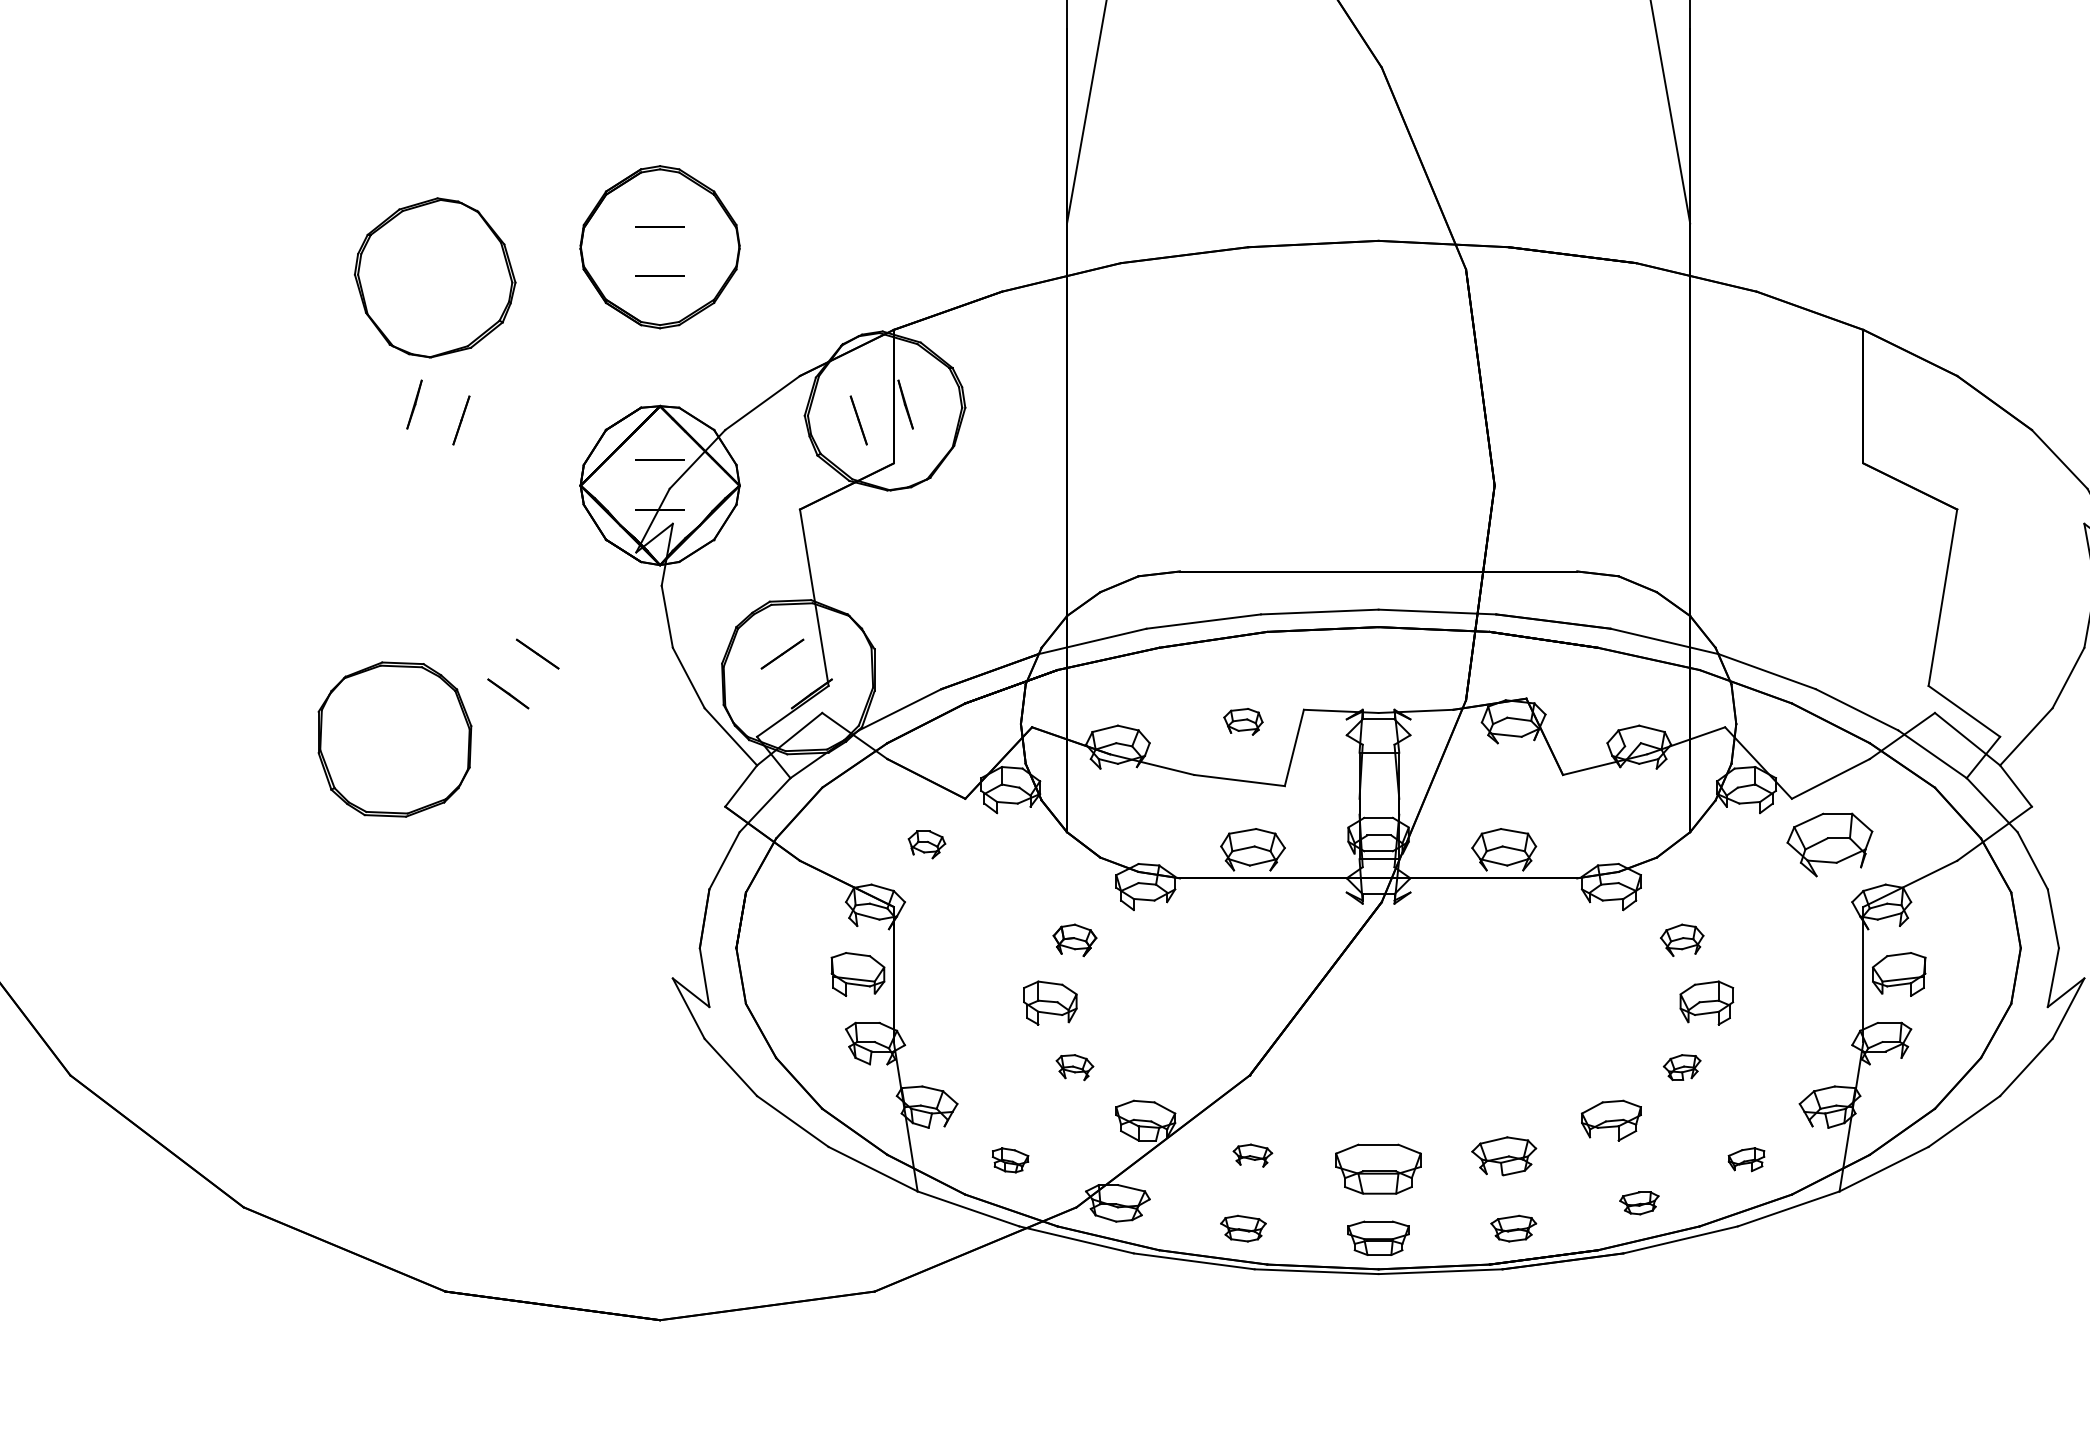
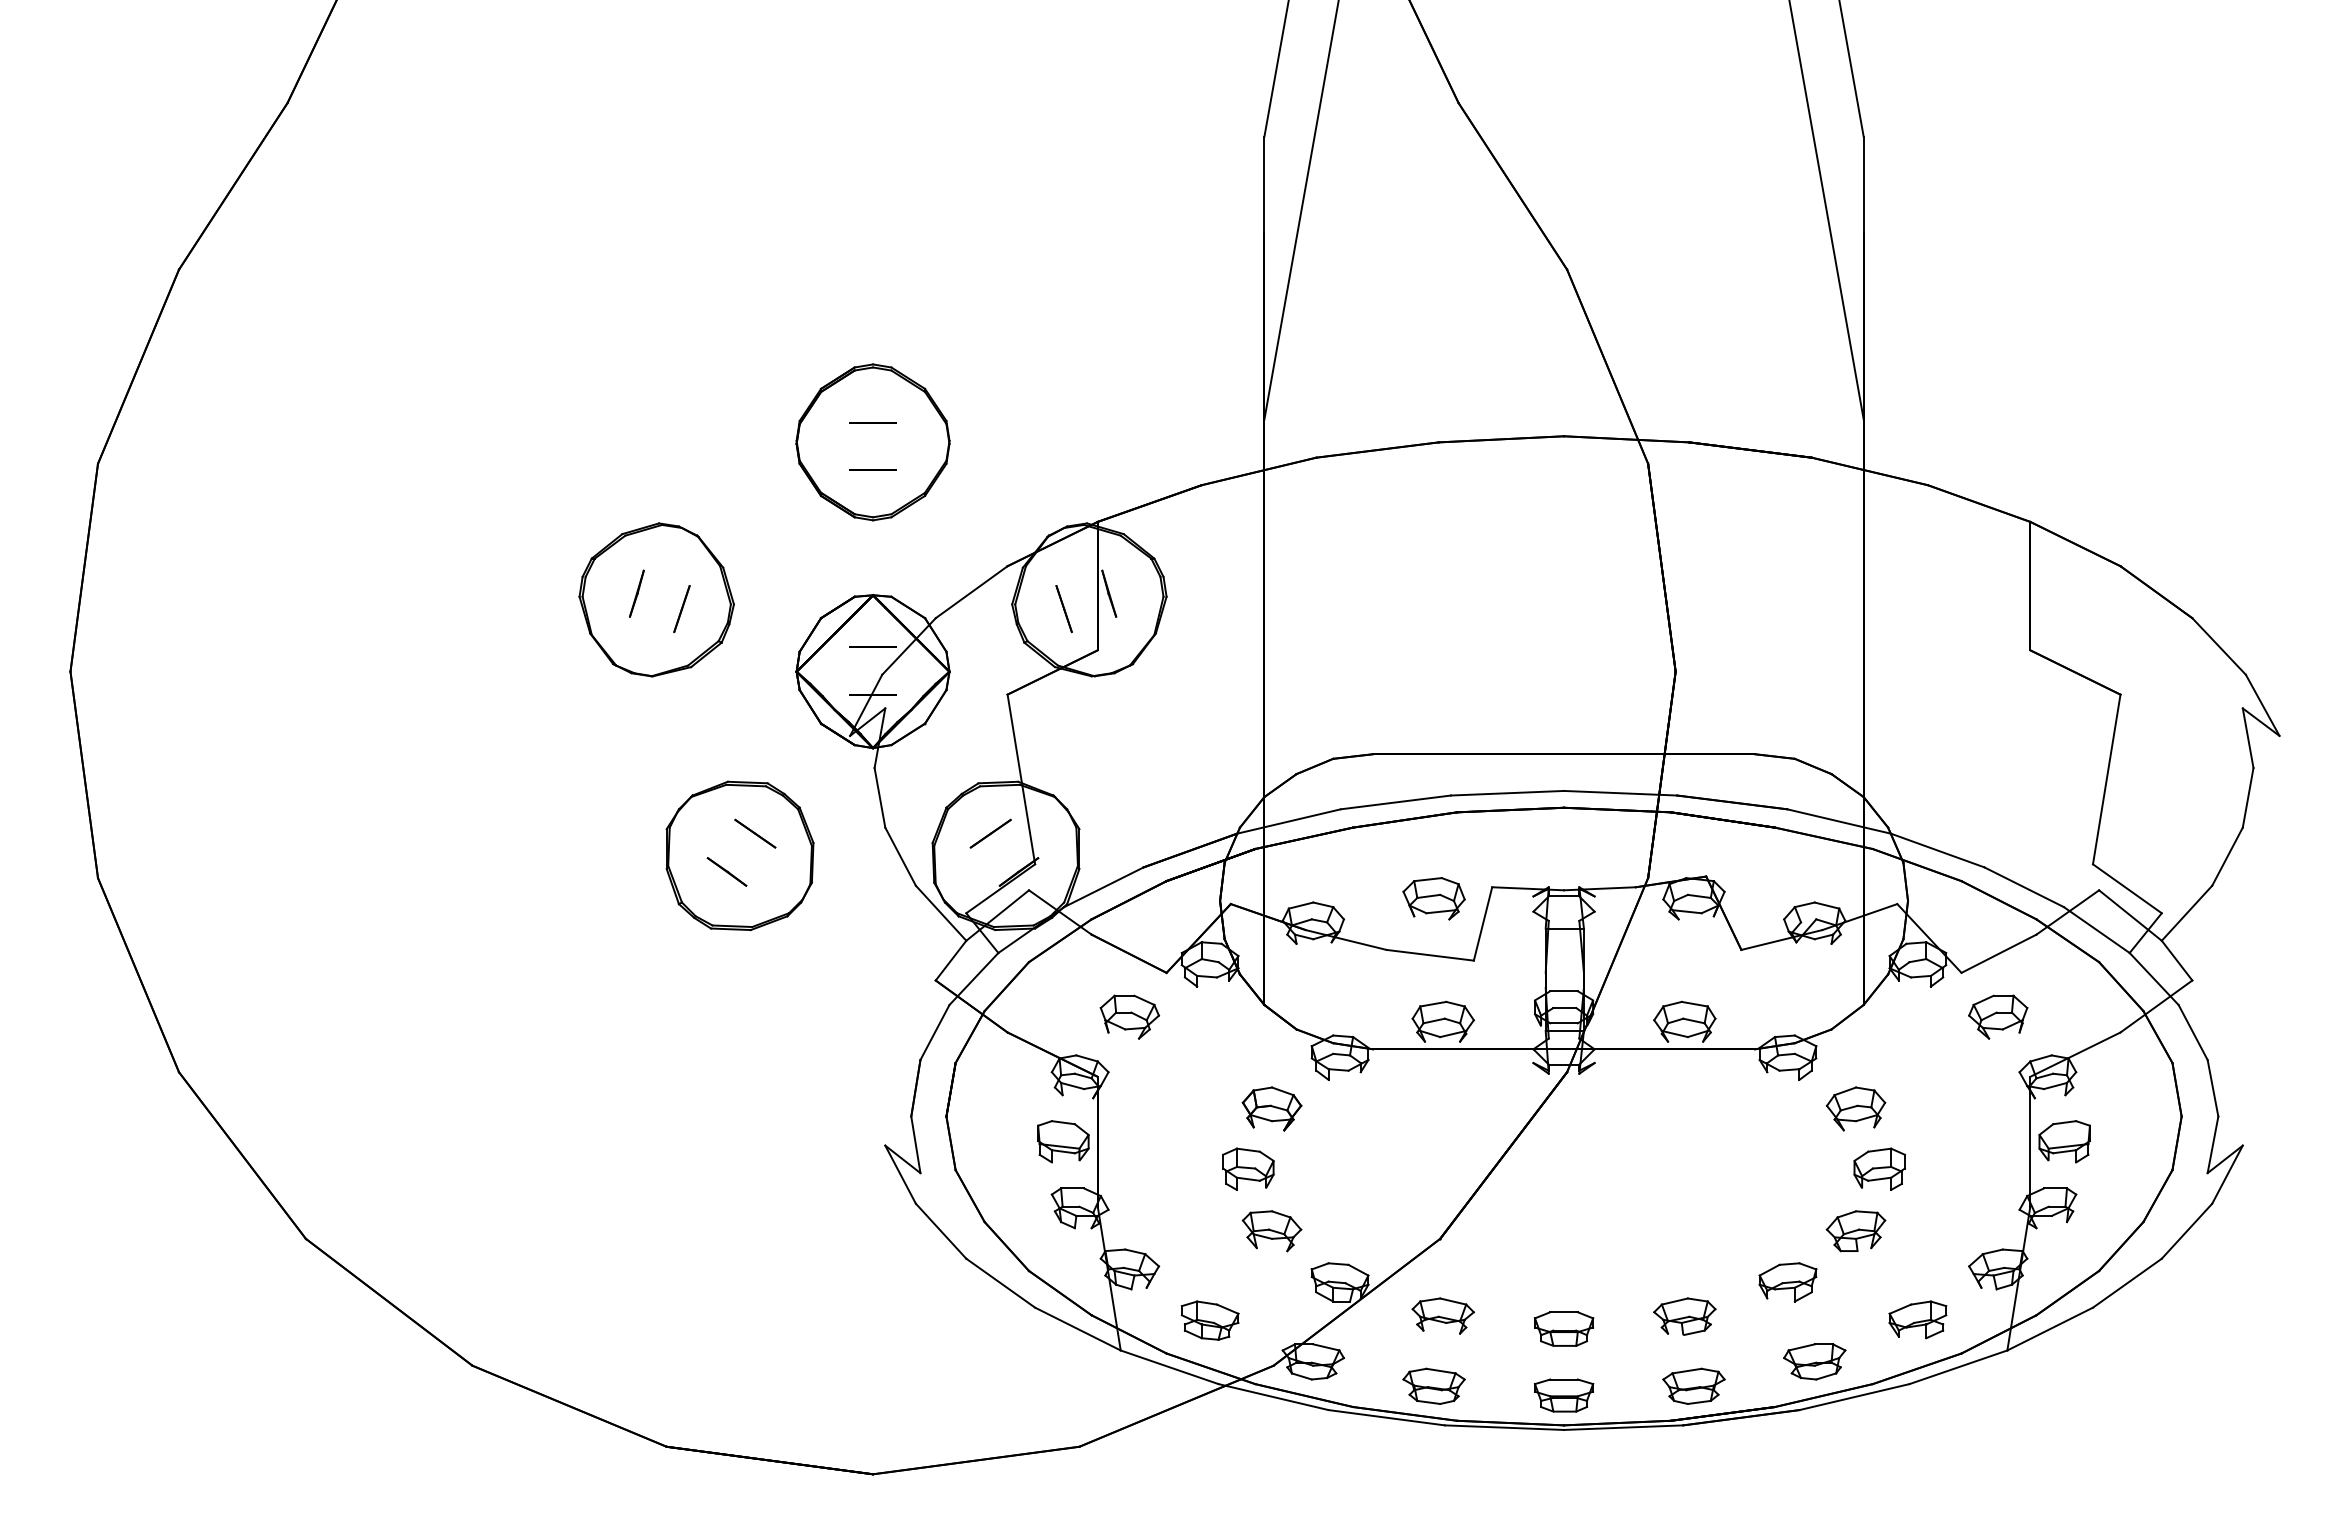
part: (434, 277) -> (656, 599), moved
part: (1242, 721) -> (1433, 898), size x1.67
part: (394, 739) -> (739, 855), moved
part: (926, 844) -> (1129, 1016), size x1.67
part: (1830, 844) -> (1998, 1016), size x0.71
part: (1074, 939) -> (1271, 1108), size x1.43
part: (1681, 939) -> (1855, 1108), size x1.43
part: (1074, 1067) -> (1271, 1231), size x1.67
part: (1681, 1067) -> (1855, 1231), size x1.67
part: (1252, 1155) -> (1442, 1315), size x1.67
part: (1746, 1159) -> (1917, 1319), size x1.67
part: (1009, 1160) -> (1209, 1320), size x1.67
part: (1379, 1168) -> (1564, 1328), size x0.71
part: (1639, 1202) -> (1814, 1361), size x1.67
part: (1242, 1227) -> (1433, 1385), size x1.43
part: (1513, 1227) -> (1693, 1385), size x1.43

